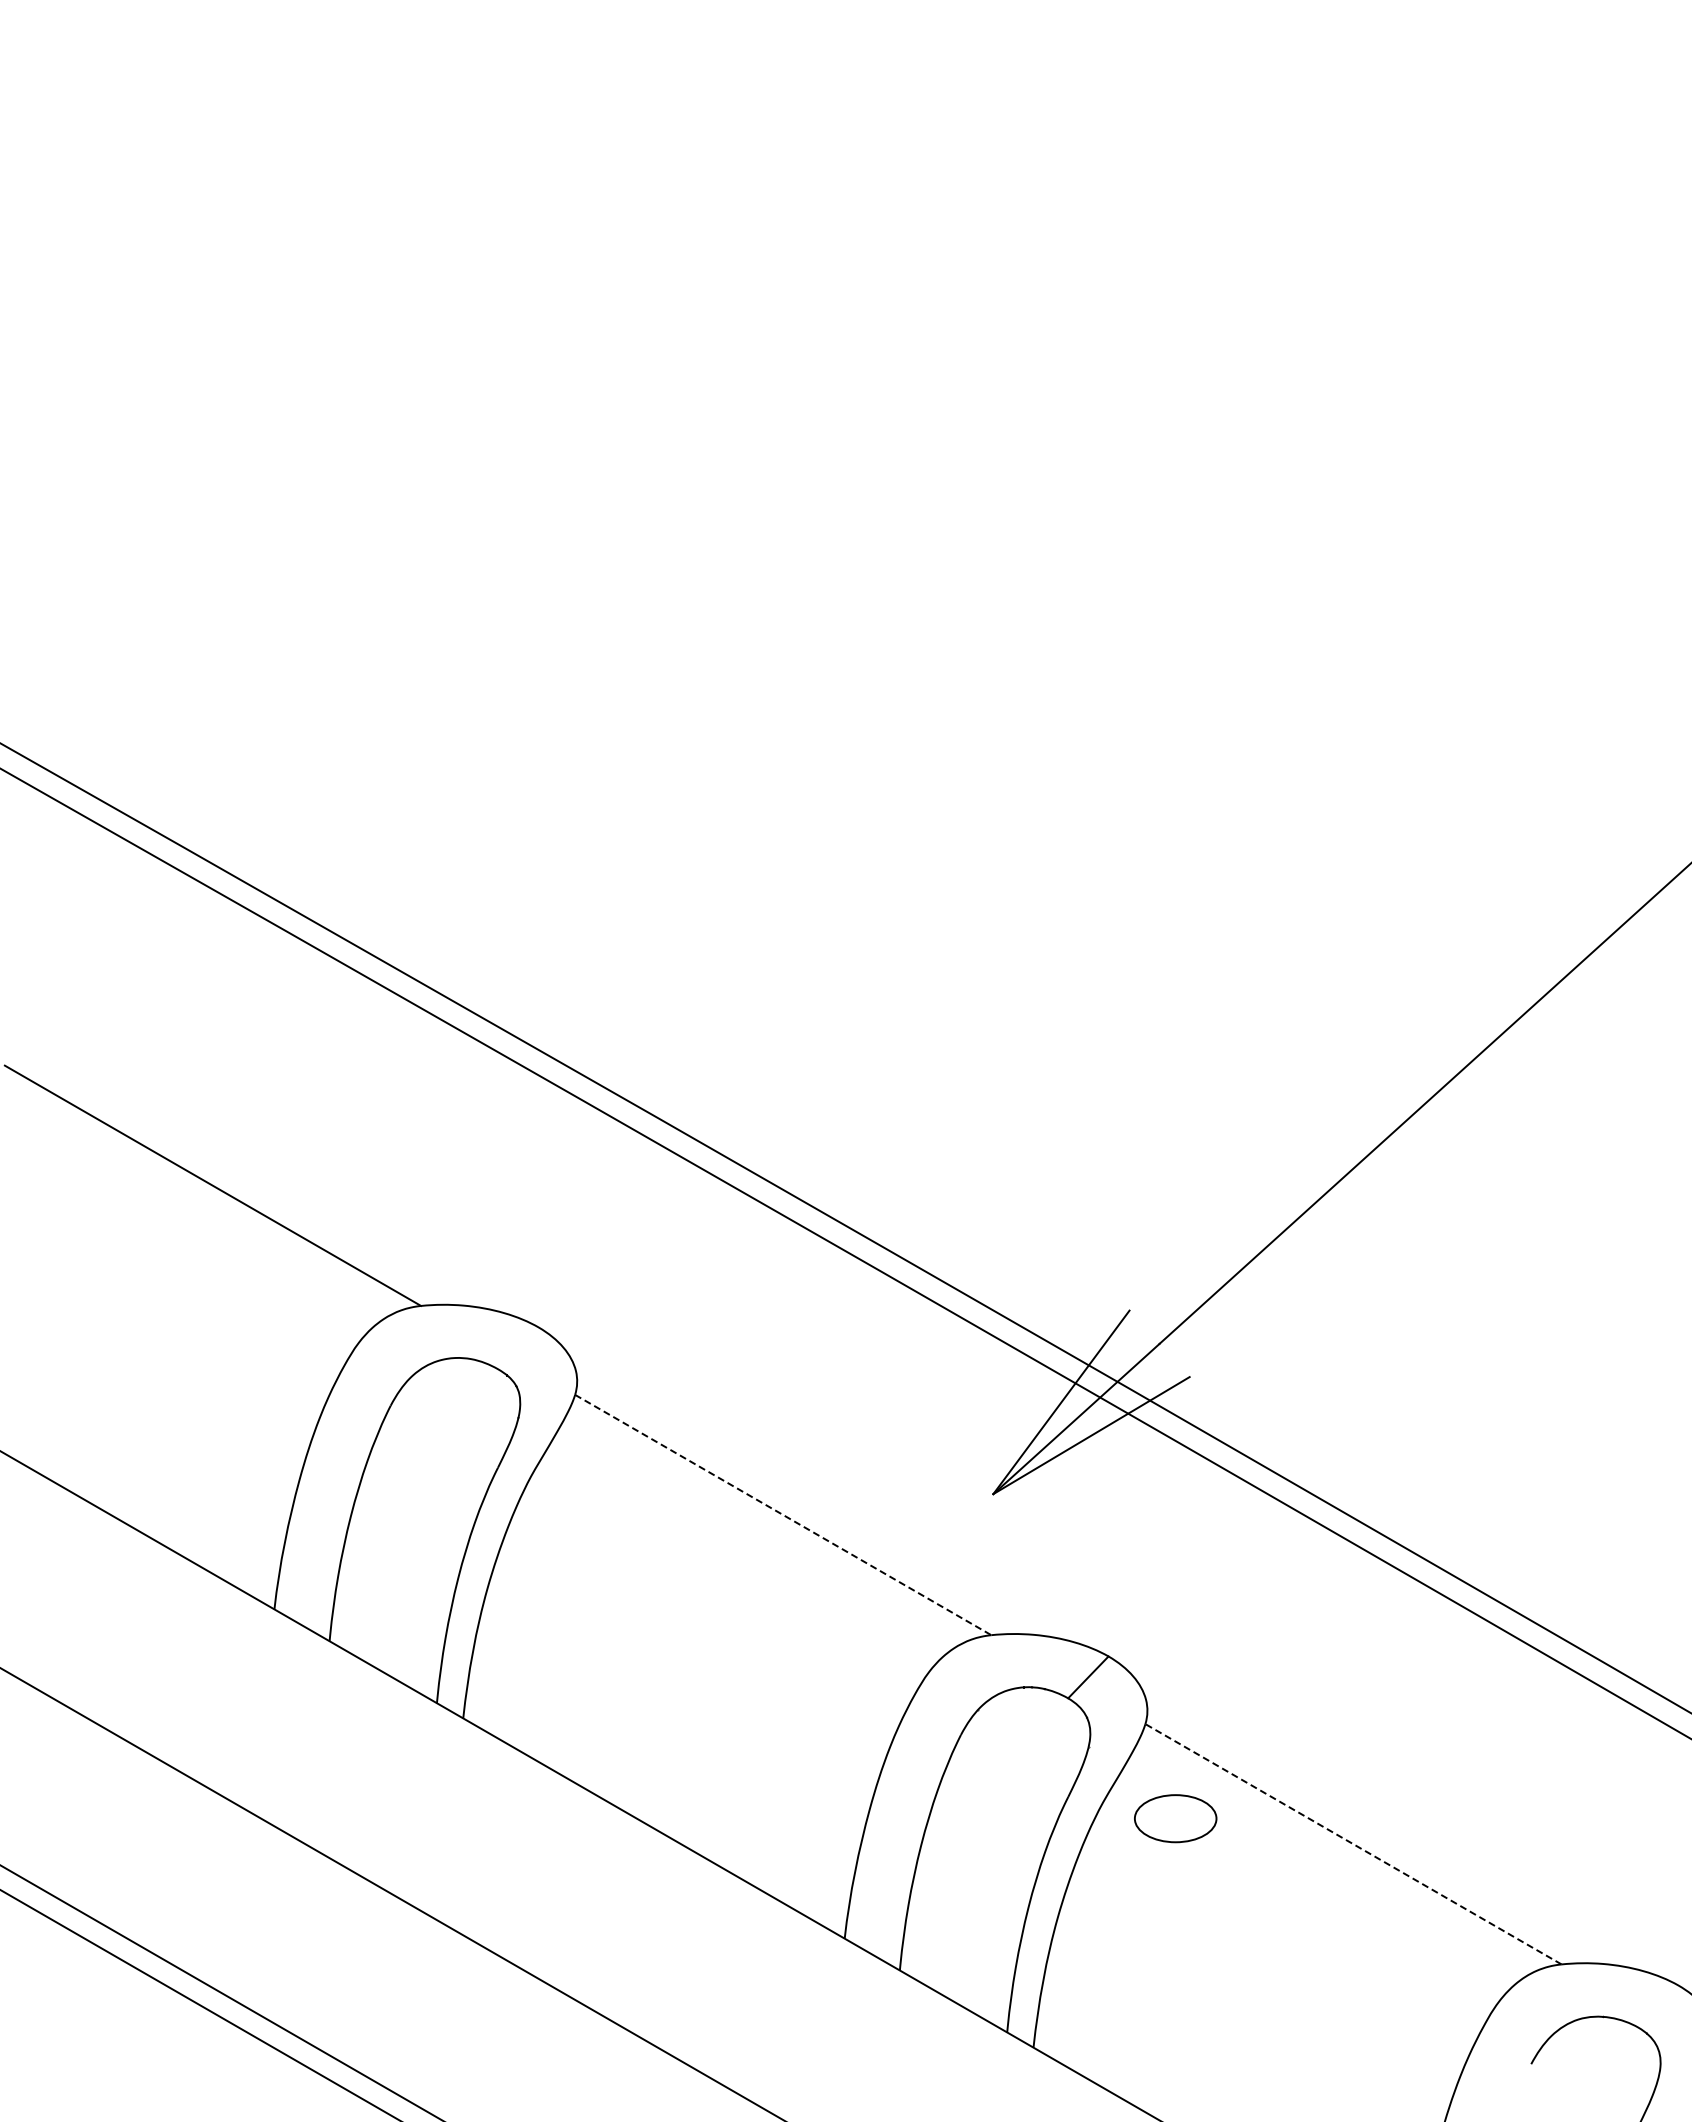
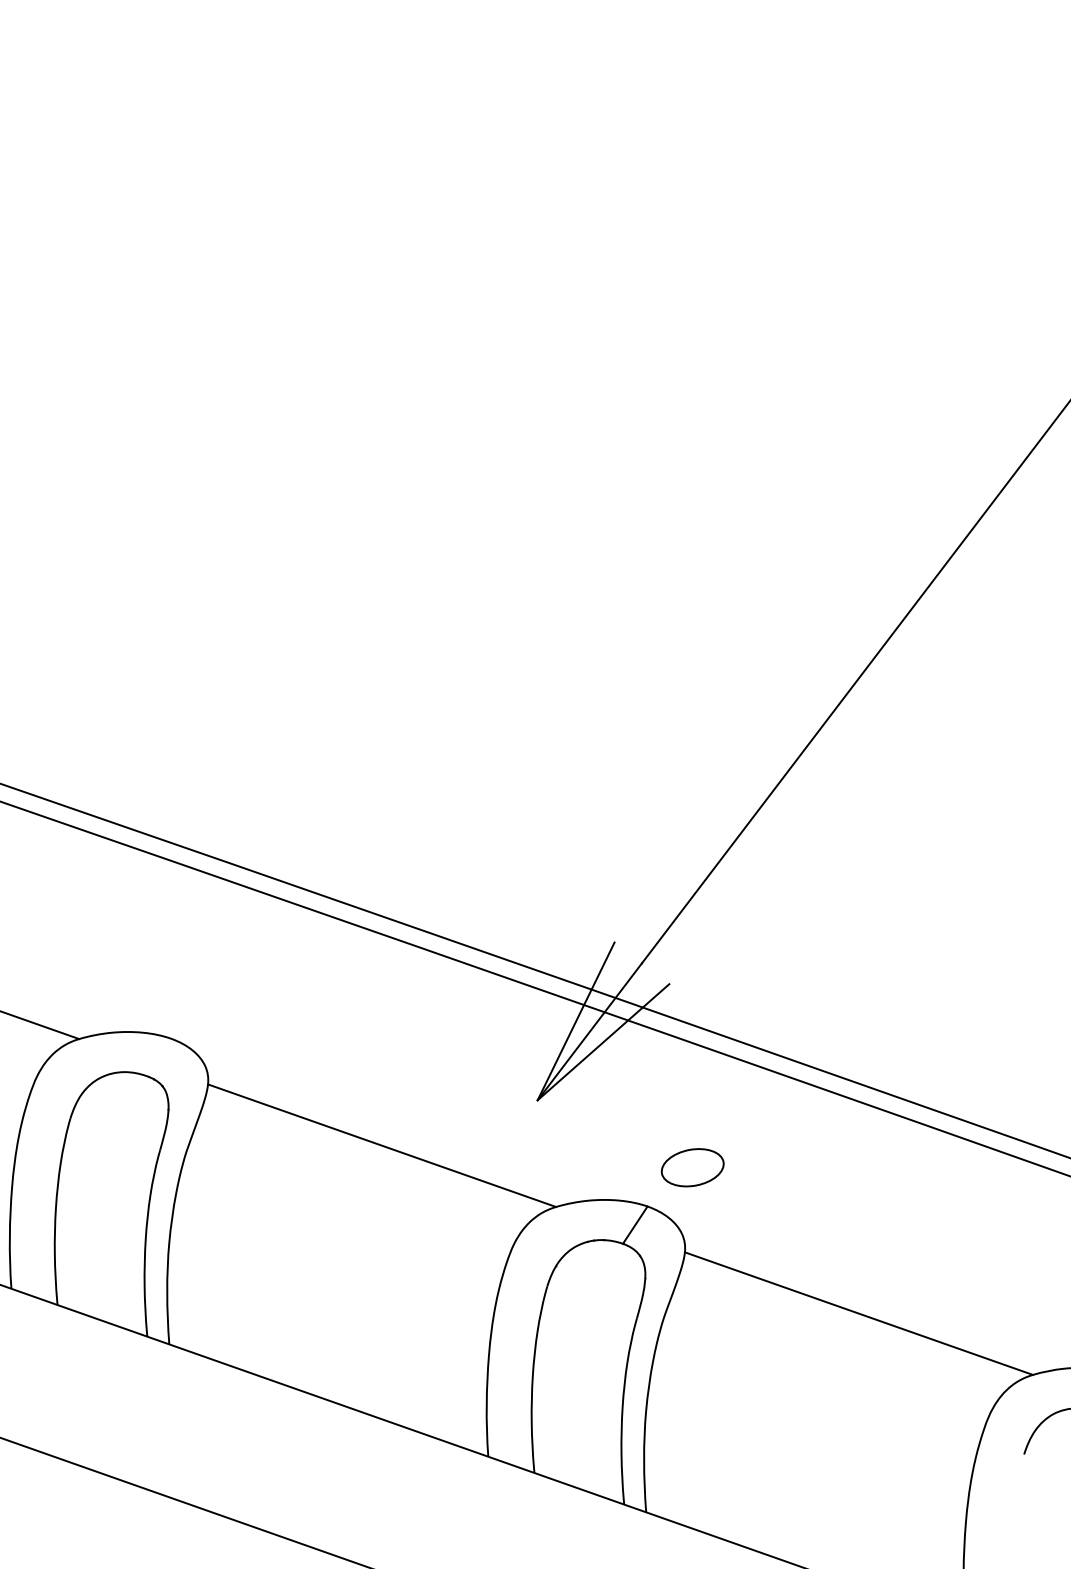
line: (783, 1515) -> (382, 1146), dashed -> solid
part: (1175, 1818) -> (692, 1167), moved
line: (1353, 1844) -> (858, 1313), dashed -> solid

